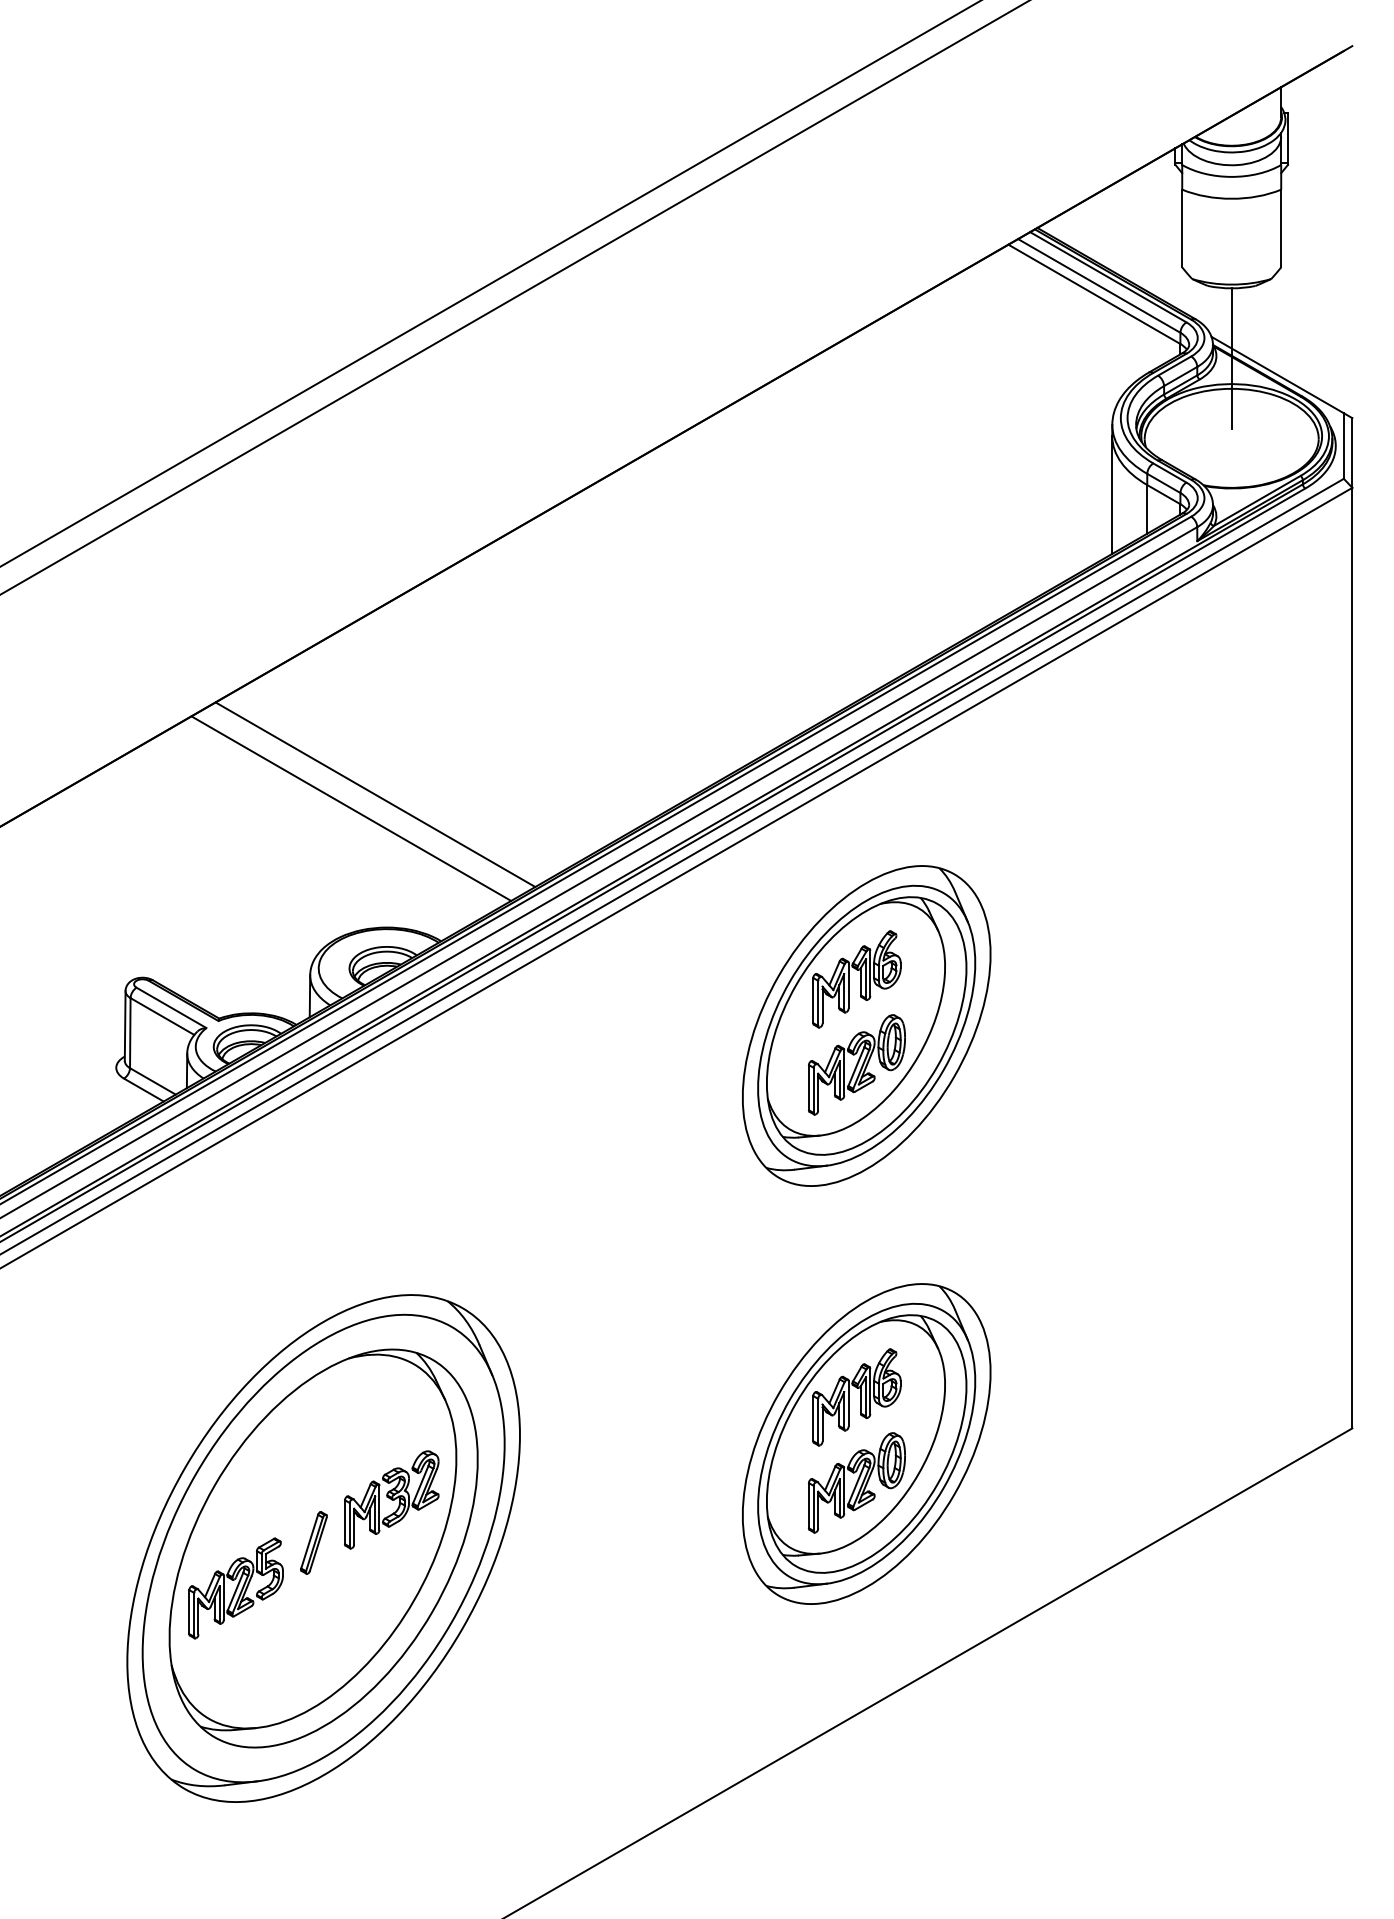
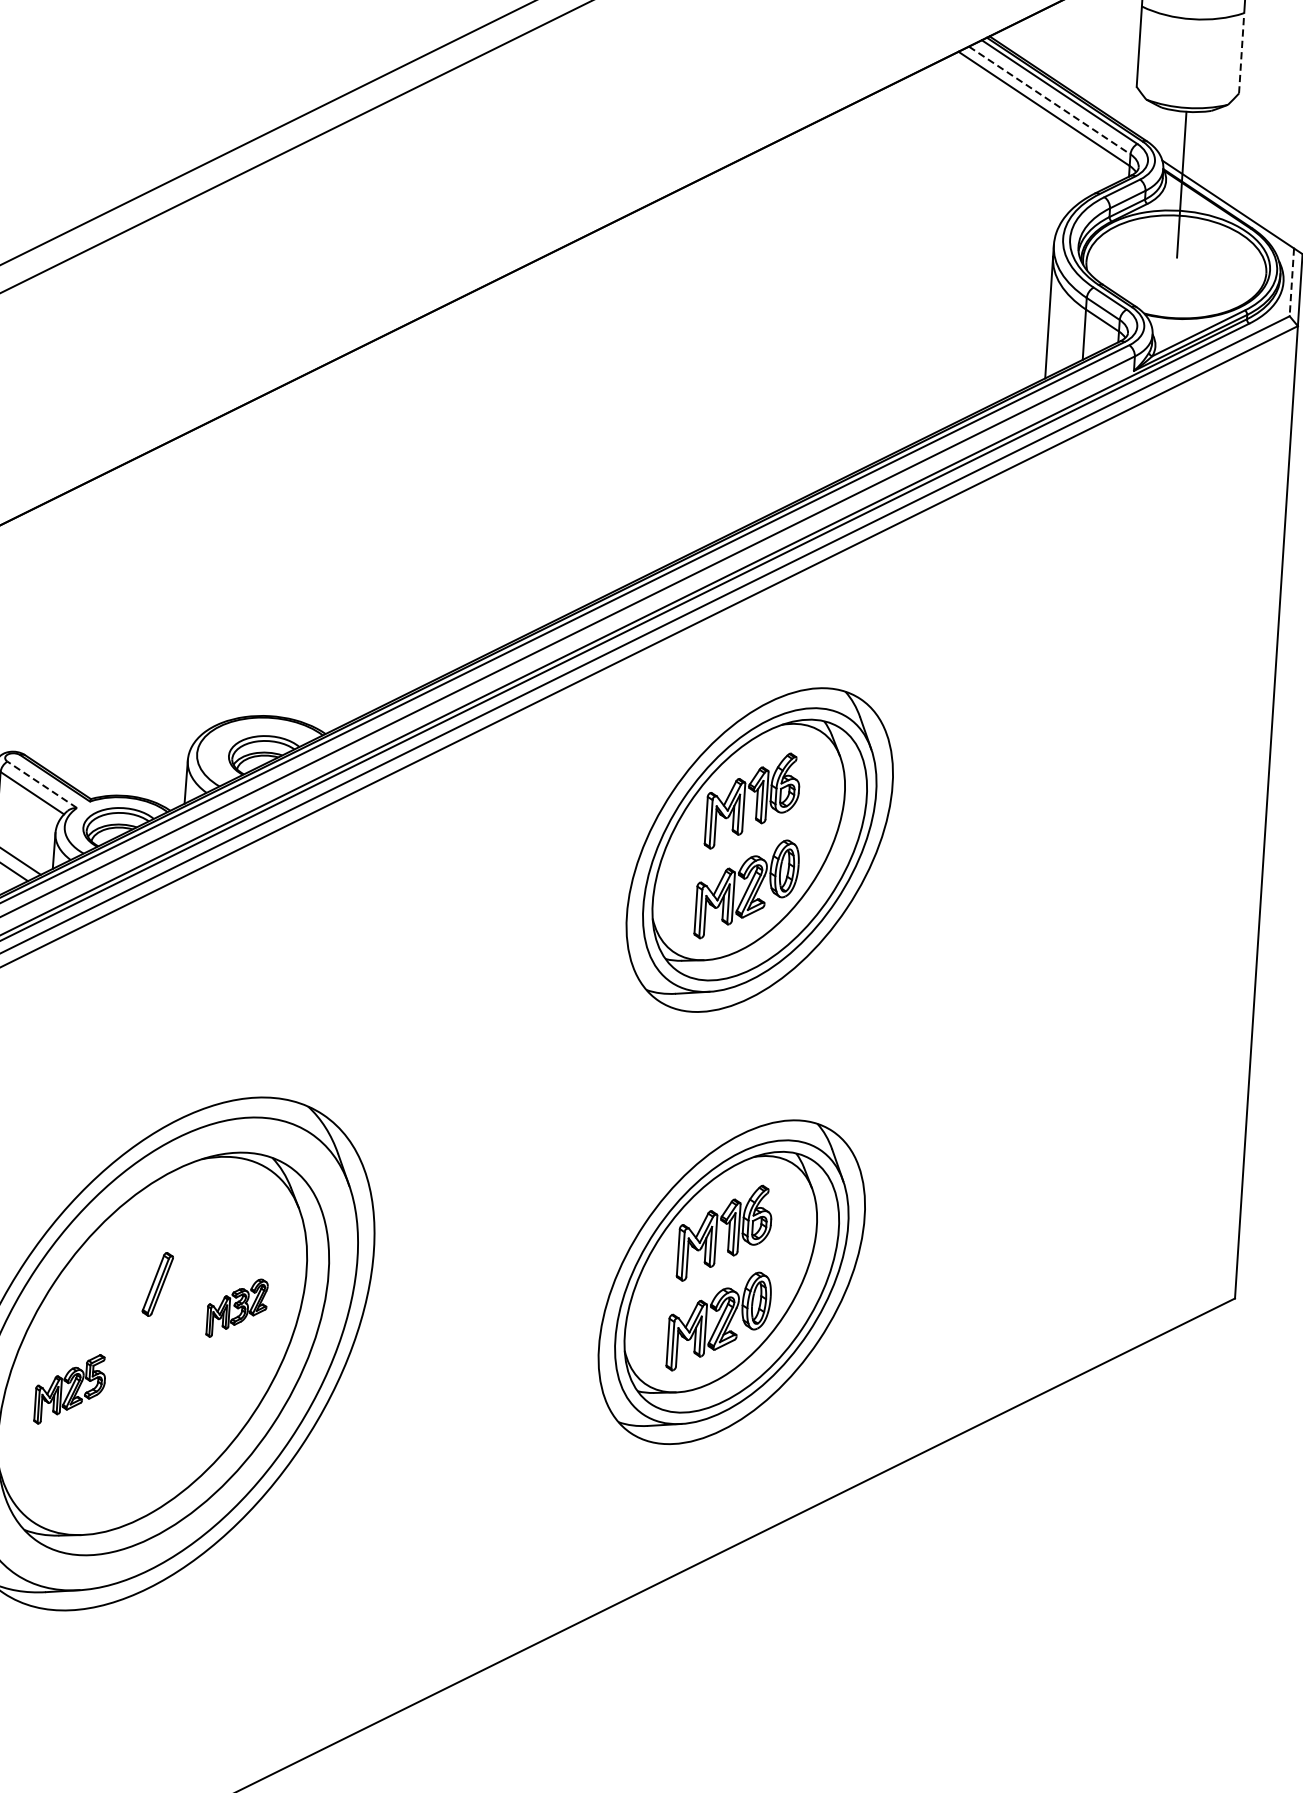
line: (1281, 228) -> (1241, 53), solid -> dashed
line: (1099, 285) -> (1049, 100), solid -> dashed
line: (1343, 446) -> (1291, 282), solid -> dashed
line: (375, 794) -> (267, 577), removed
line: (351, 808) -> (241, 590), removed
line: (171, 1007) -> (42, 784), solid -> dashed
part: (391, 1499) -> (236, 1307), size x0.6
part: (313, 1542) -> (157, 1283), moved
part: (235, 1588) -> (69, 1389), size x0.7

